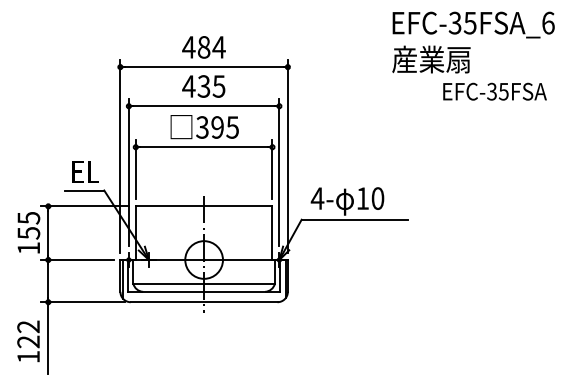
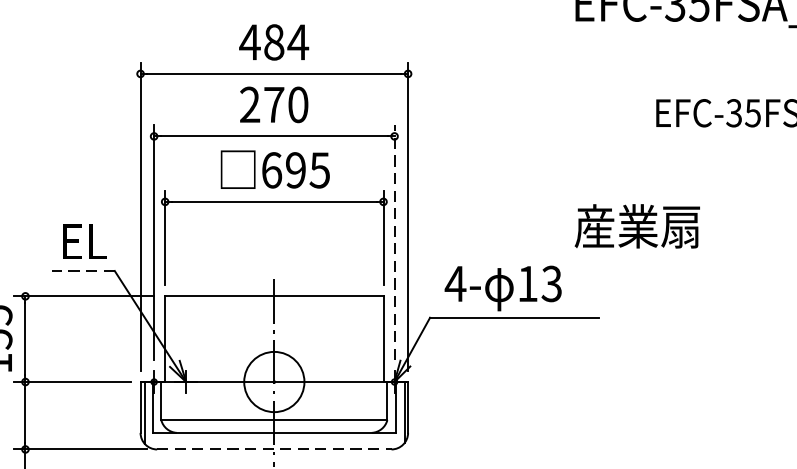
text: (431, 59) -> (637, 226), moved
text: (203, 86) -> (273, 104), 435 -> 270
text: (202, 127) -> (271, 170), 395 -> 695
line: (279, 172) -> (394, 242), solid -> dashed
line: (84, 190) -> (83, 271), solid -> dashed
text: (377, 198) -> (551, 283), 10 -> 13
line: (204, 302) -> (274, 449), solid -> dashed

